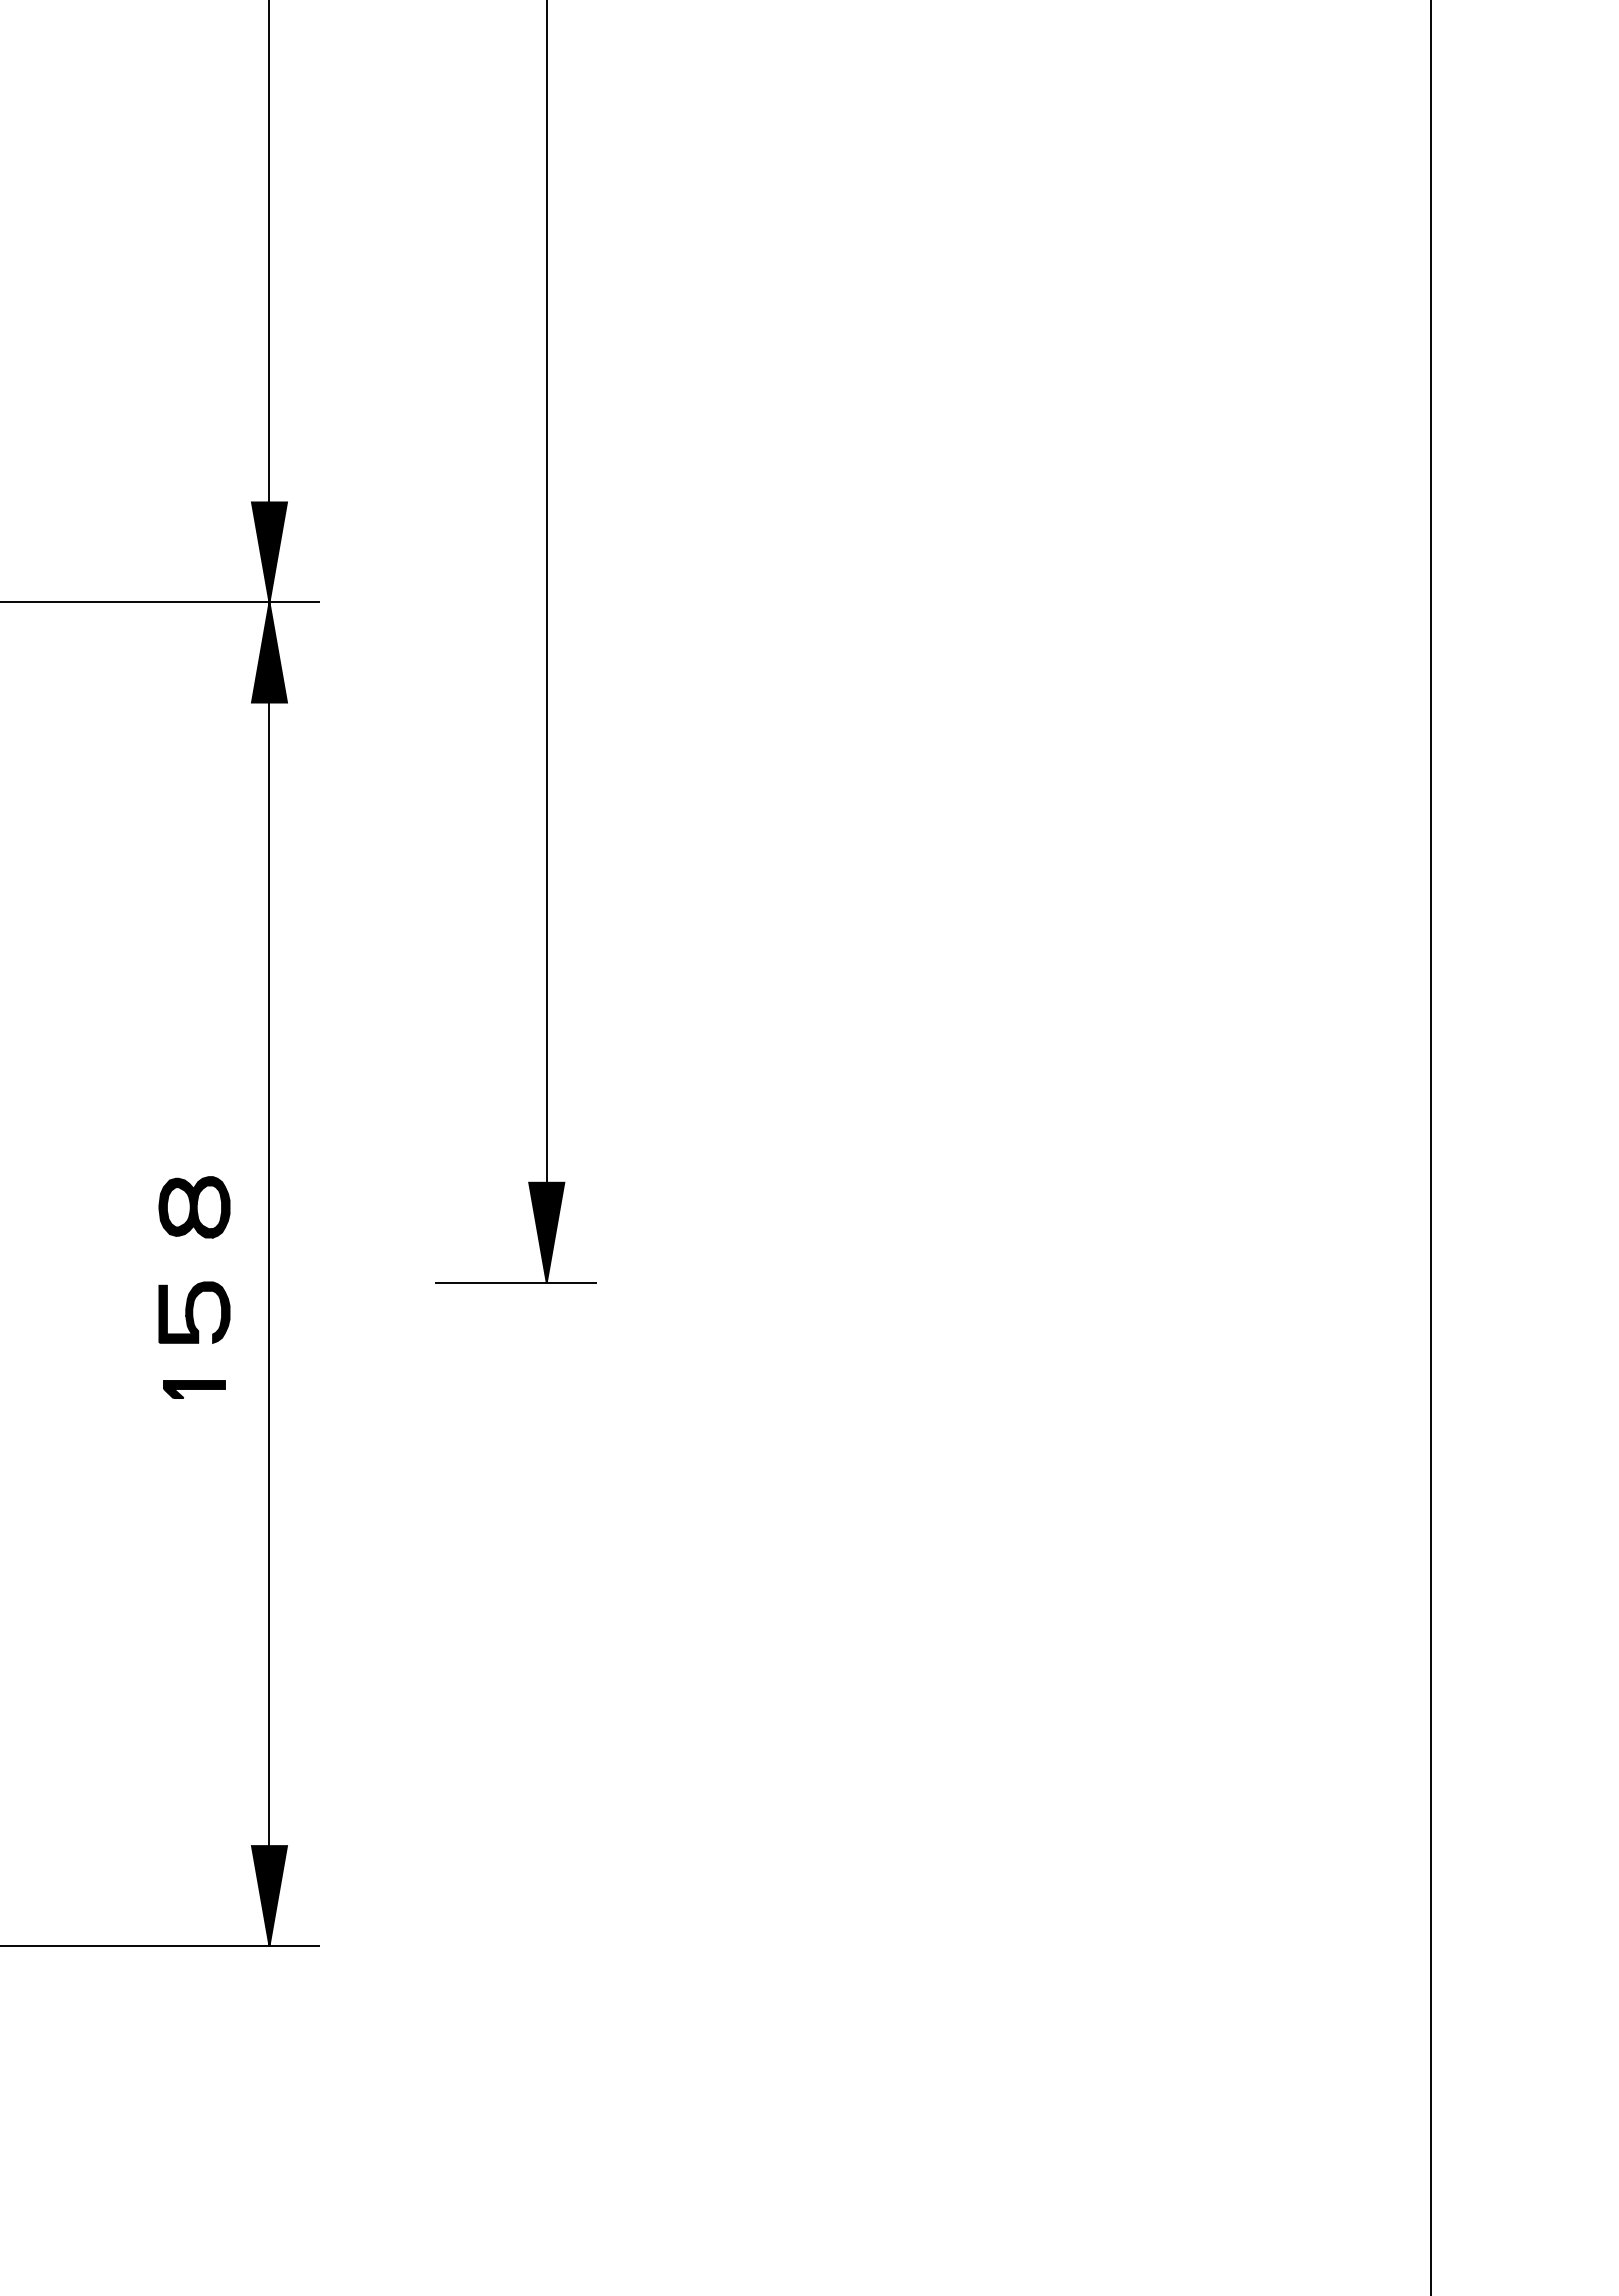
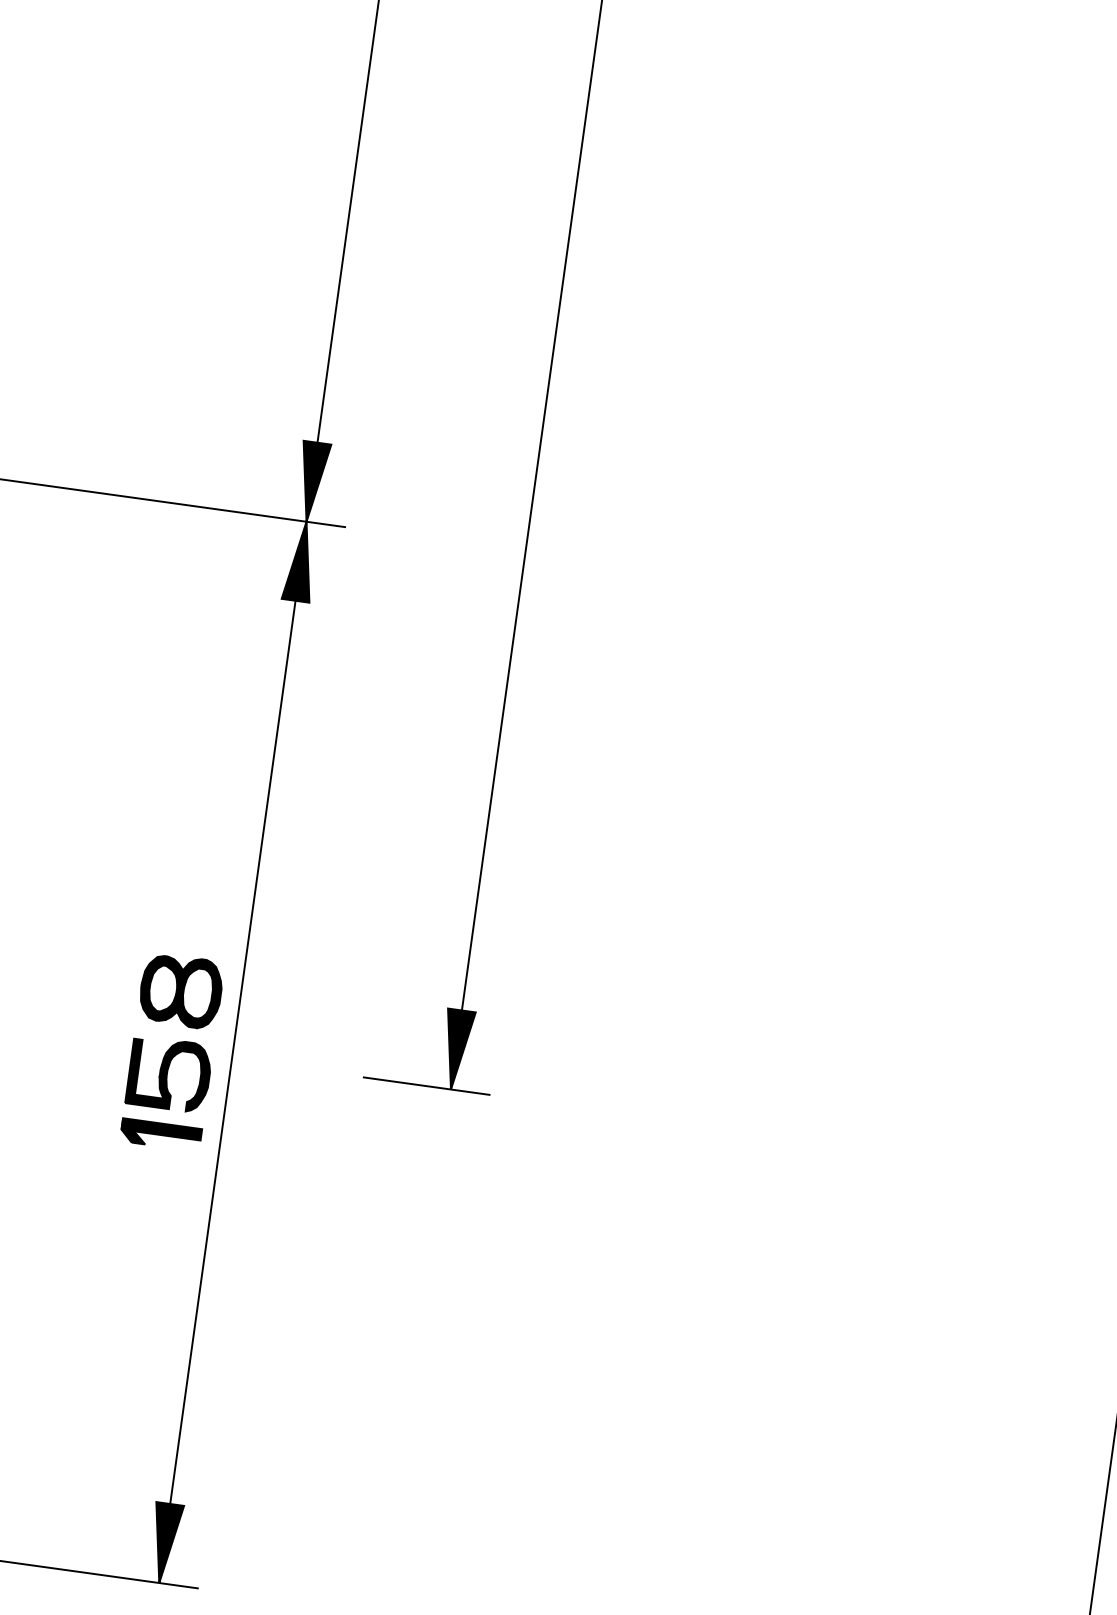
part: (194, 1207) -> (180, 991), size x1.43
part: (194, 1312) -> (169, 1074), size x1.43
part: (194, 1389) -> (161, 1135), size x1.67

